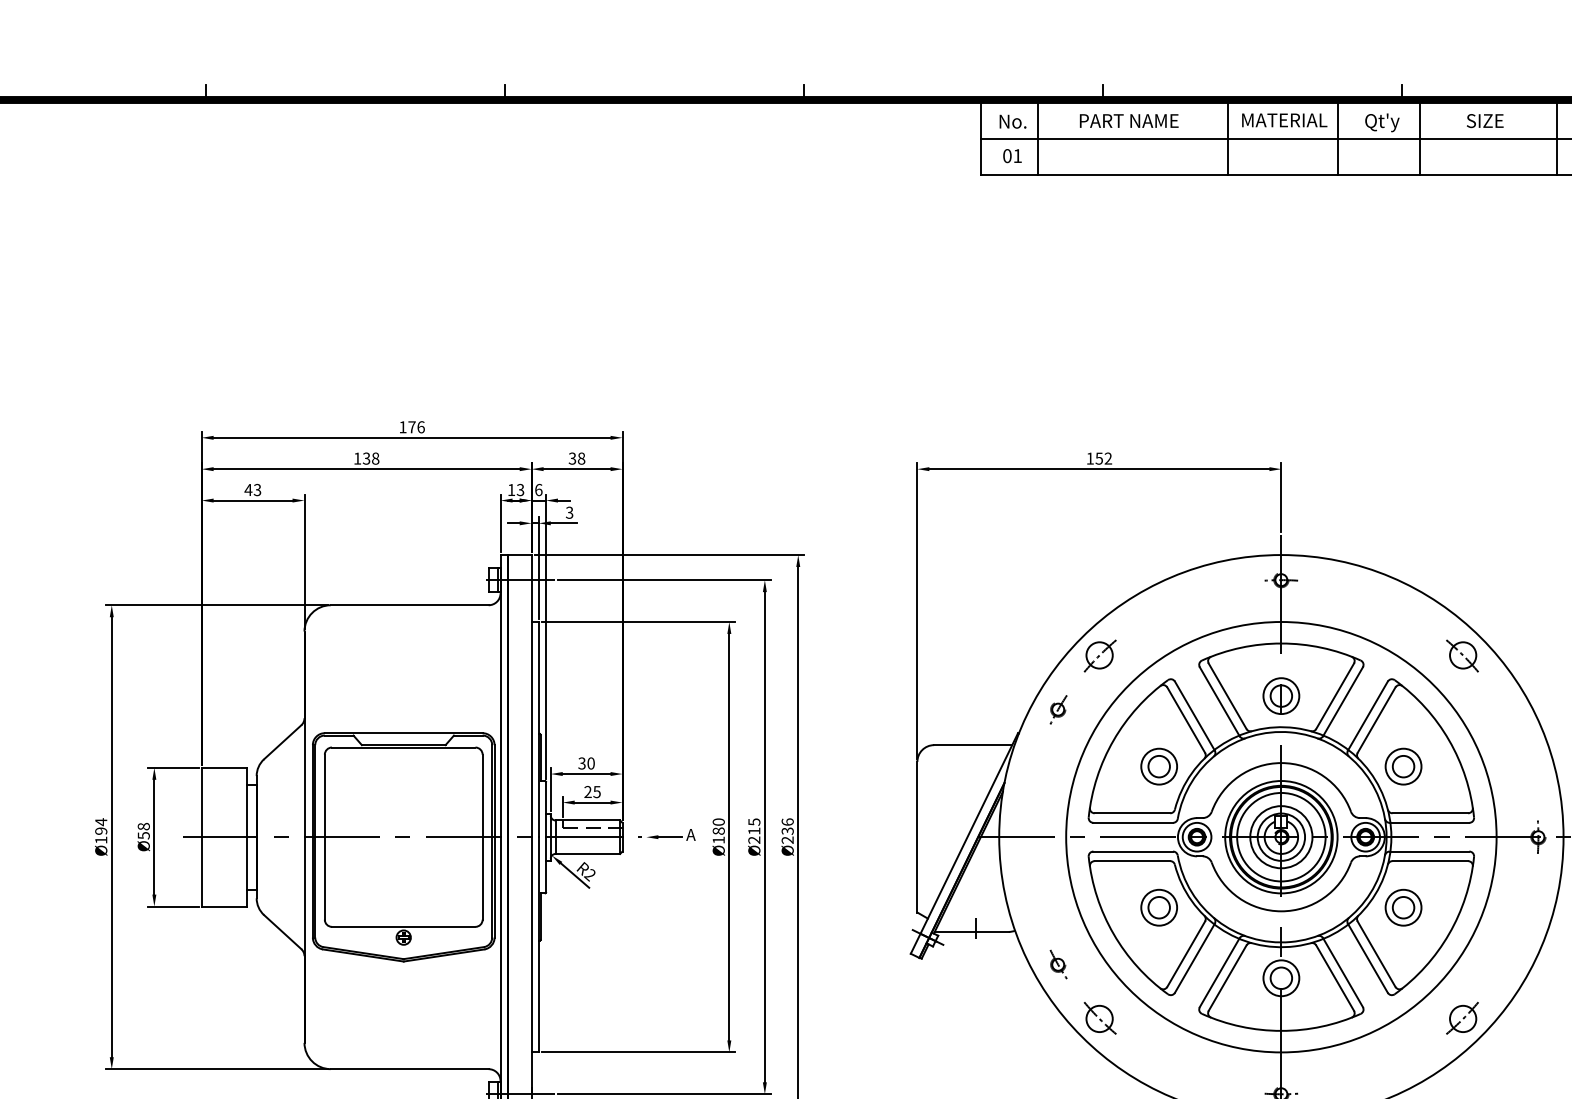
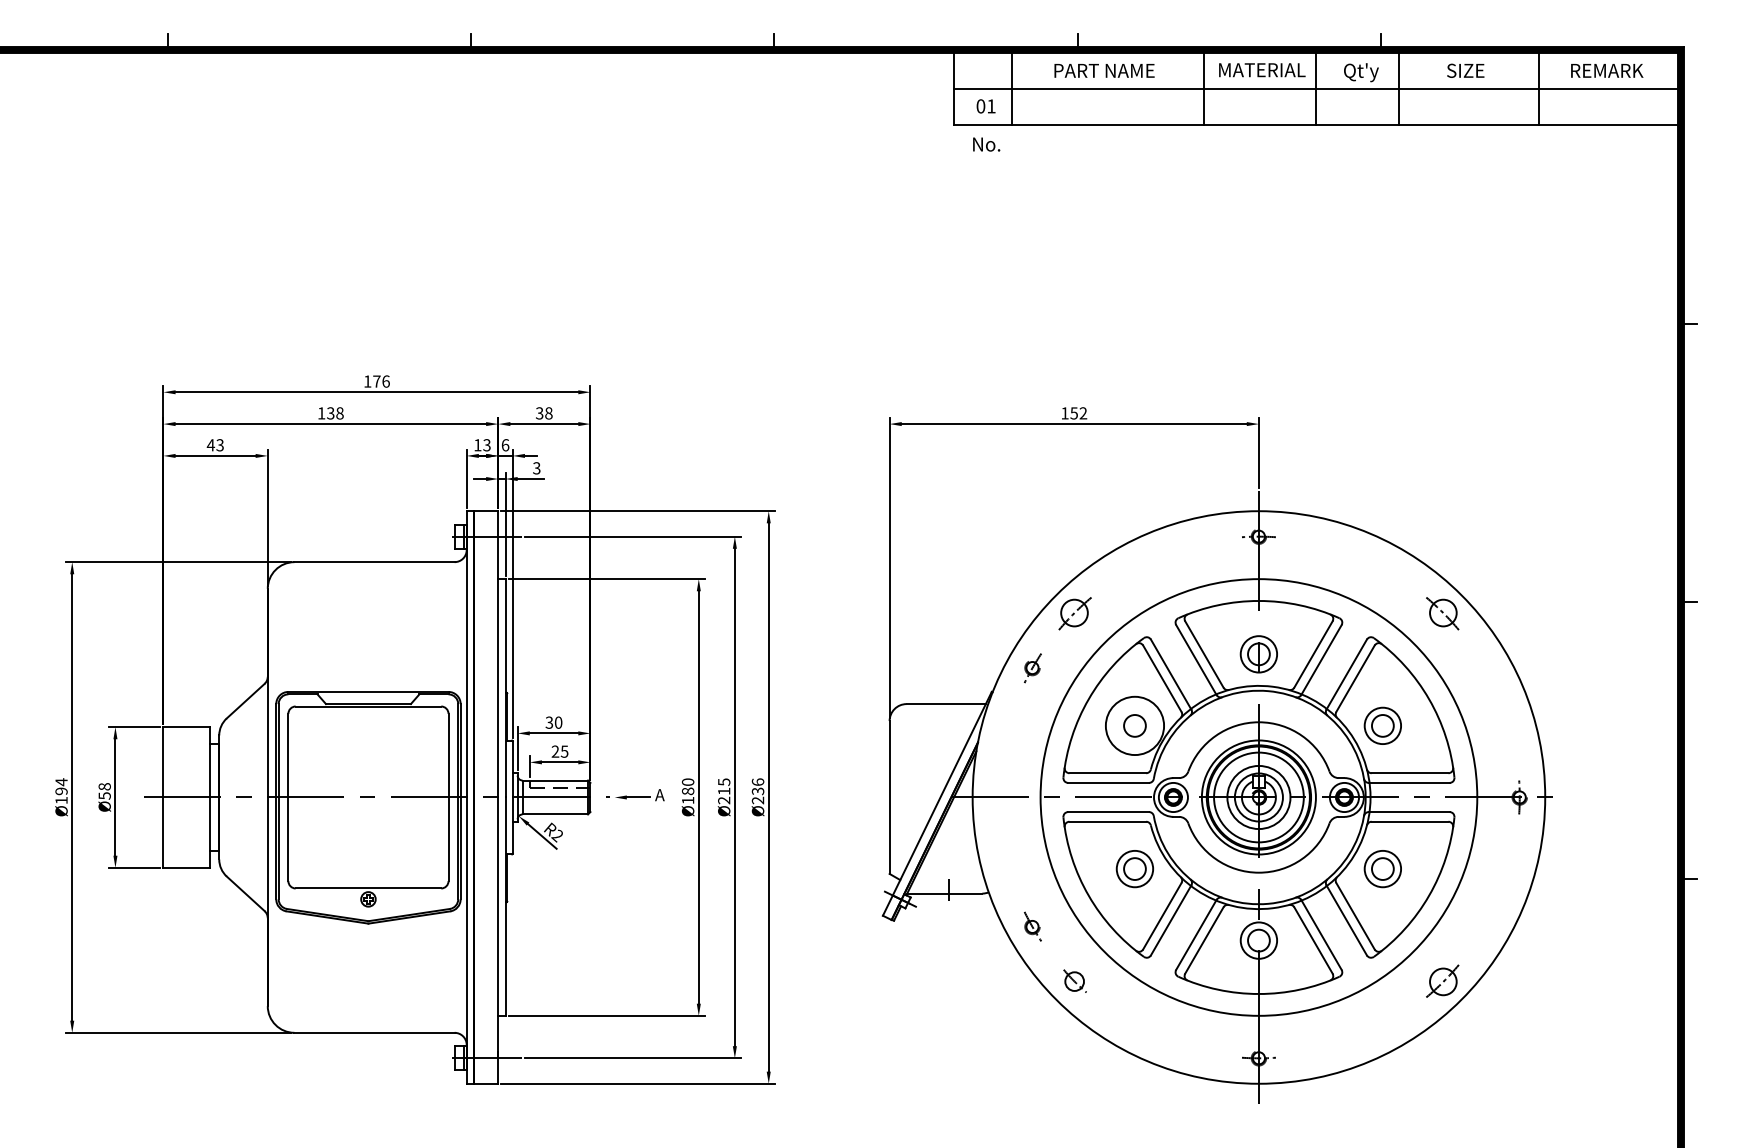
text: (1012, 121) -> (986, 144), moved
circle: (1158, 766) -> (1134, 725), size x1.6
part: (1099, 1017) -> (1074, 980), size x0.7

